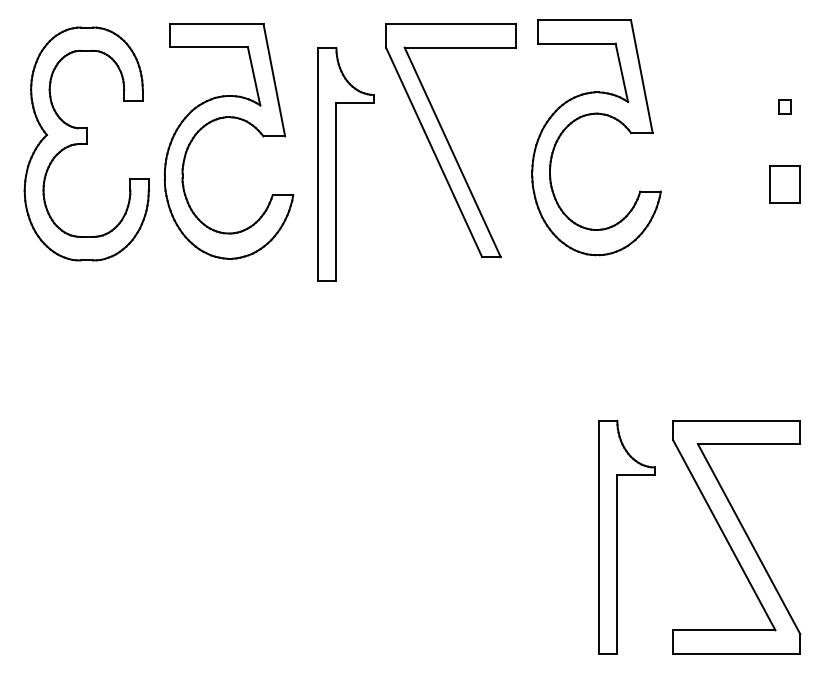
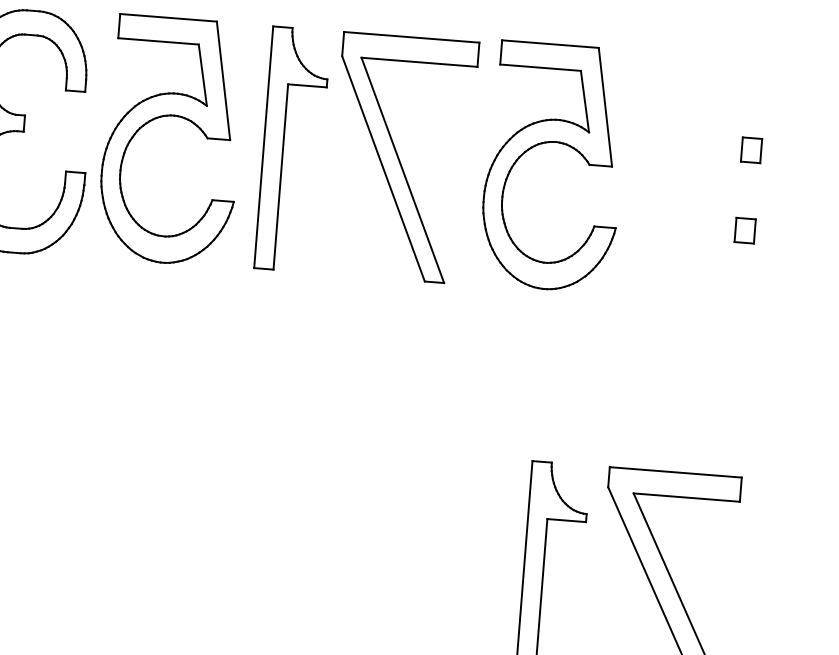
part: (784, 106) -> (751, 149), size x1.67
part: (336, 164) -> (283, 148), moved
part: (784, 184) -> (744, 230), size x0.62

